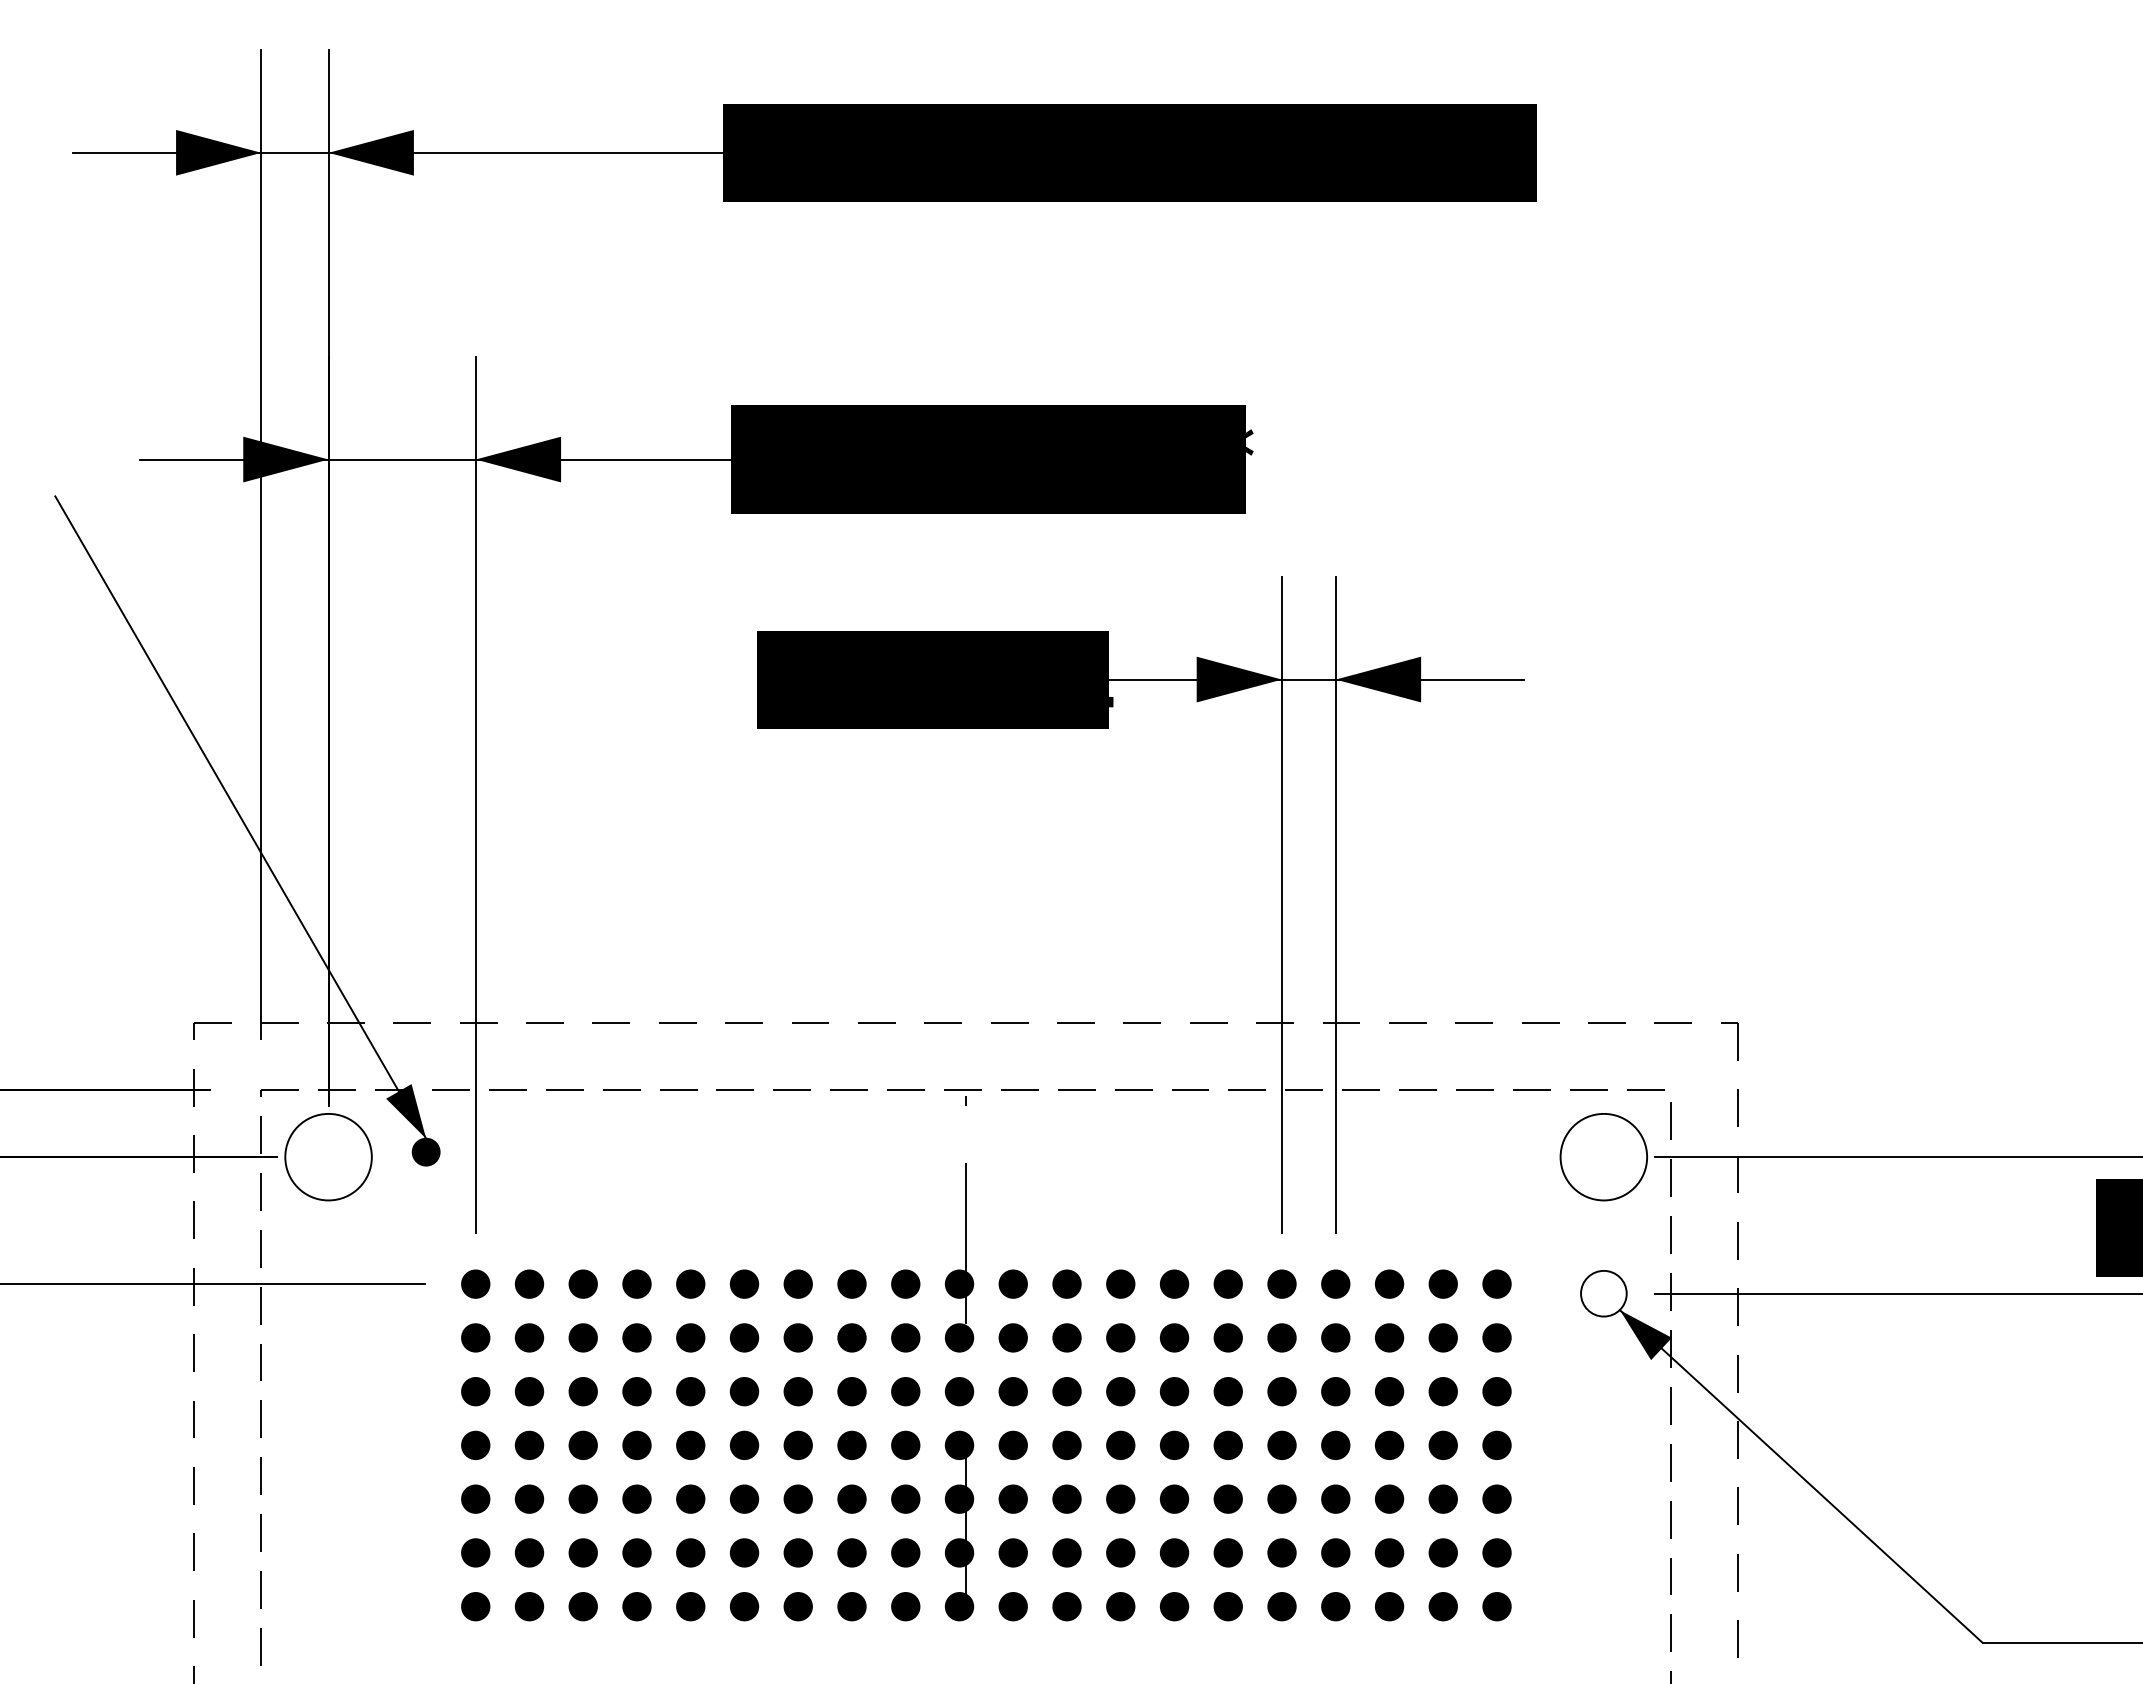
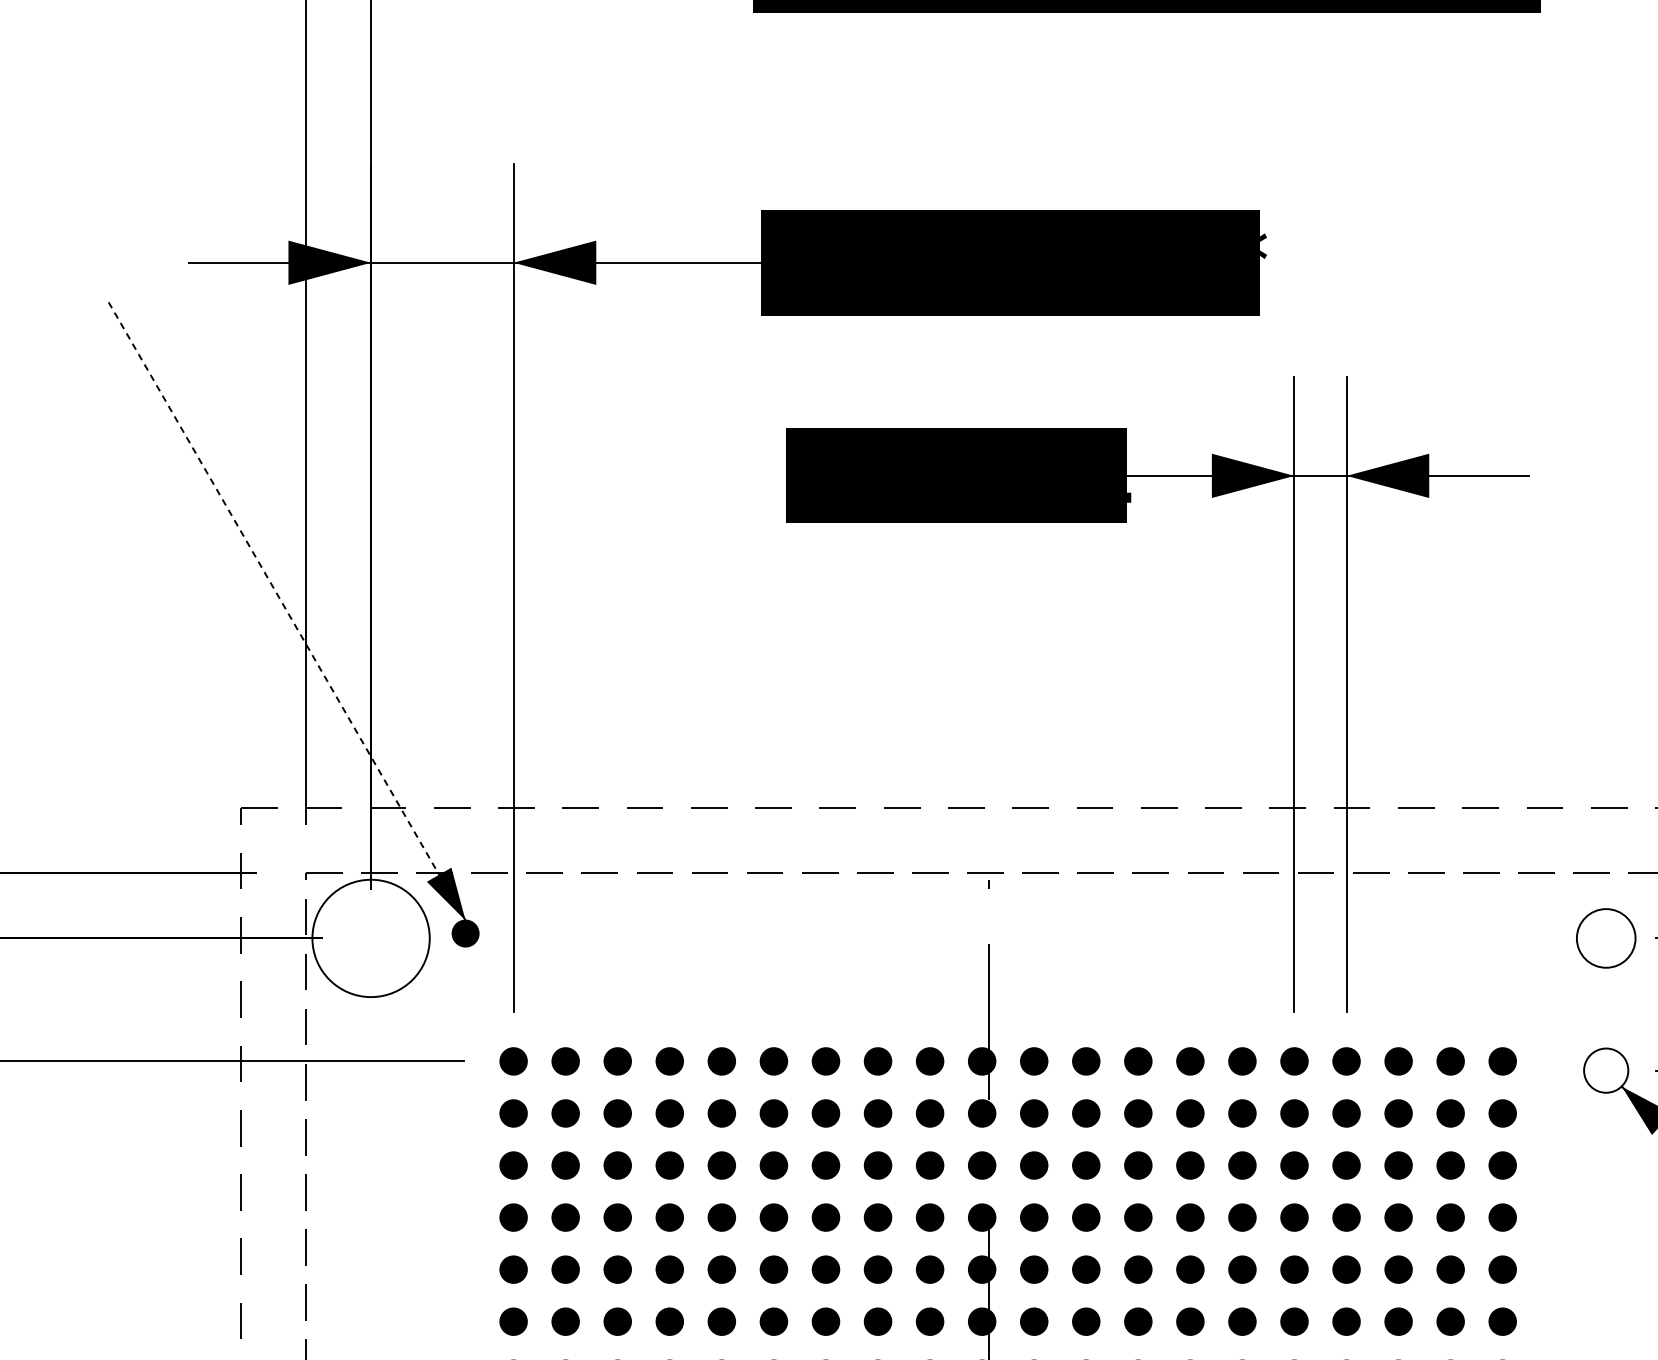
line: (240, 817) -> (285, 609), solid -> dashed
circle: (328, 1156) -> (371, 937), size x1.4
circle: (1603, 1156) -> (1605, 937), size x0.7

